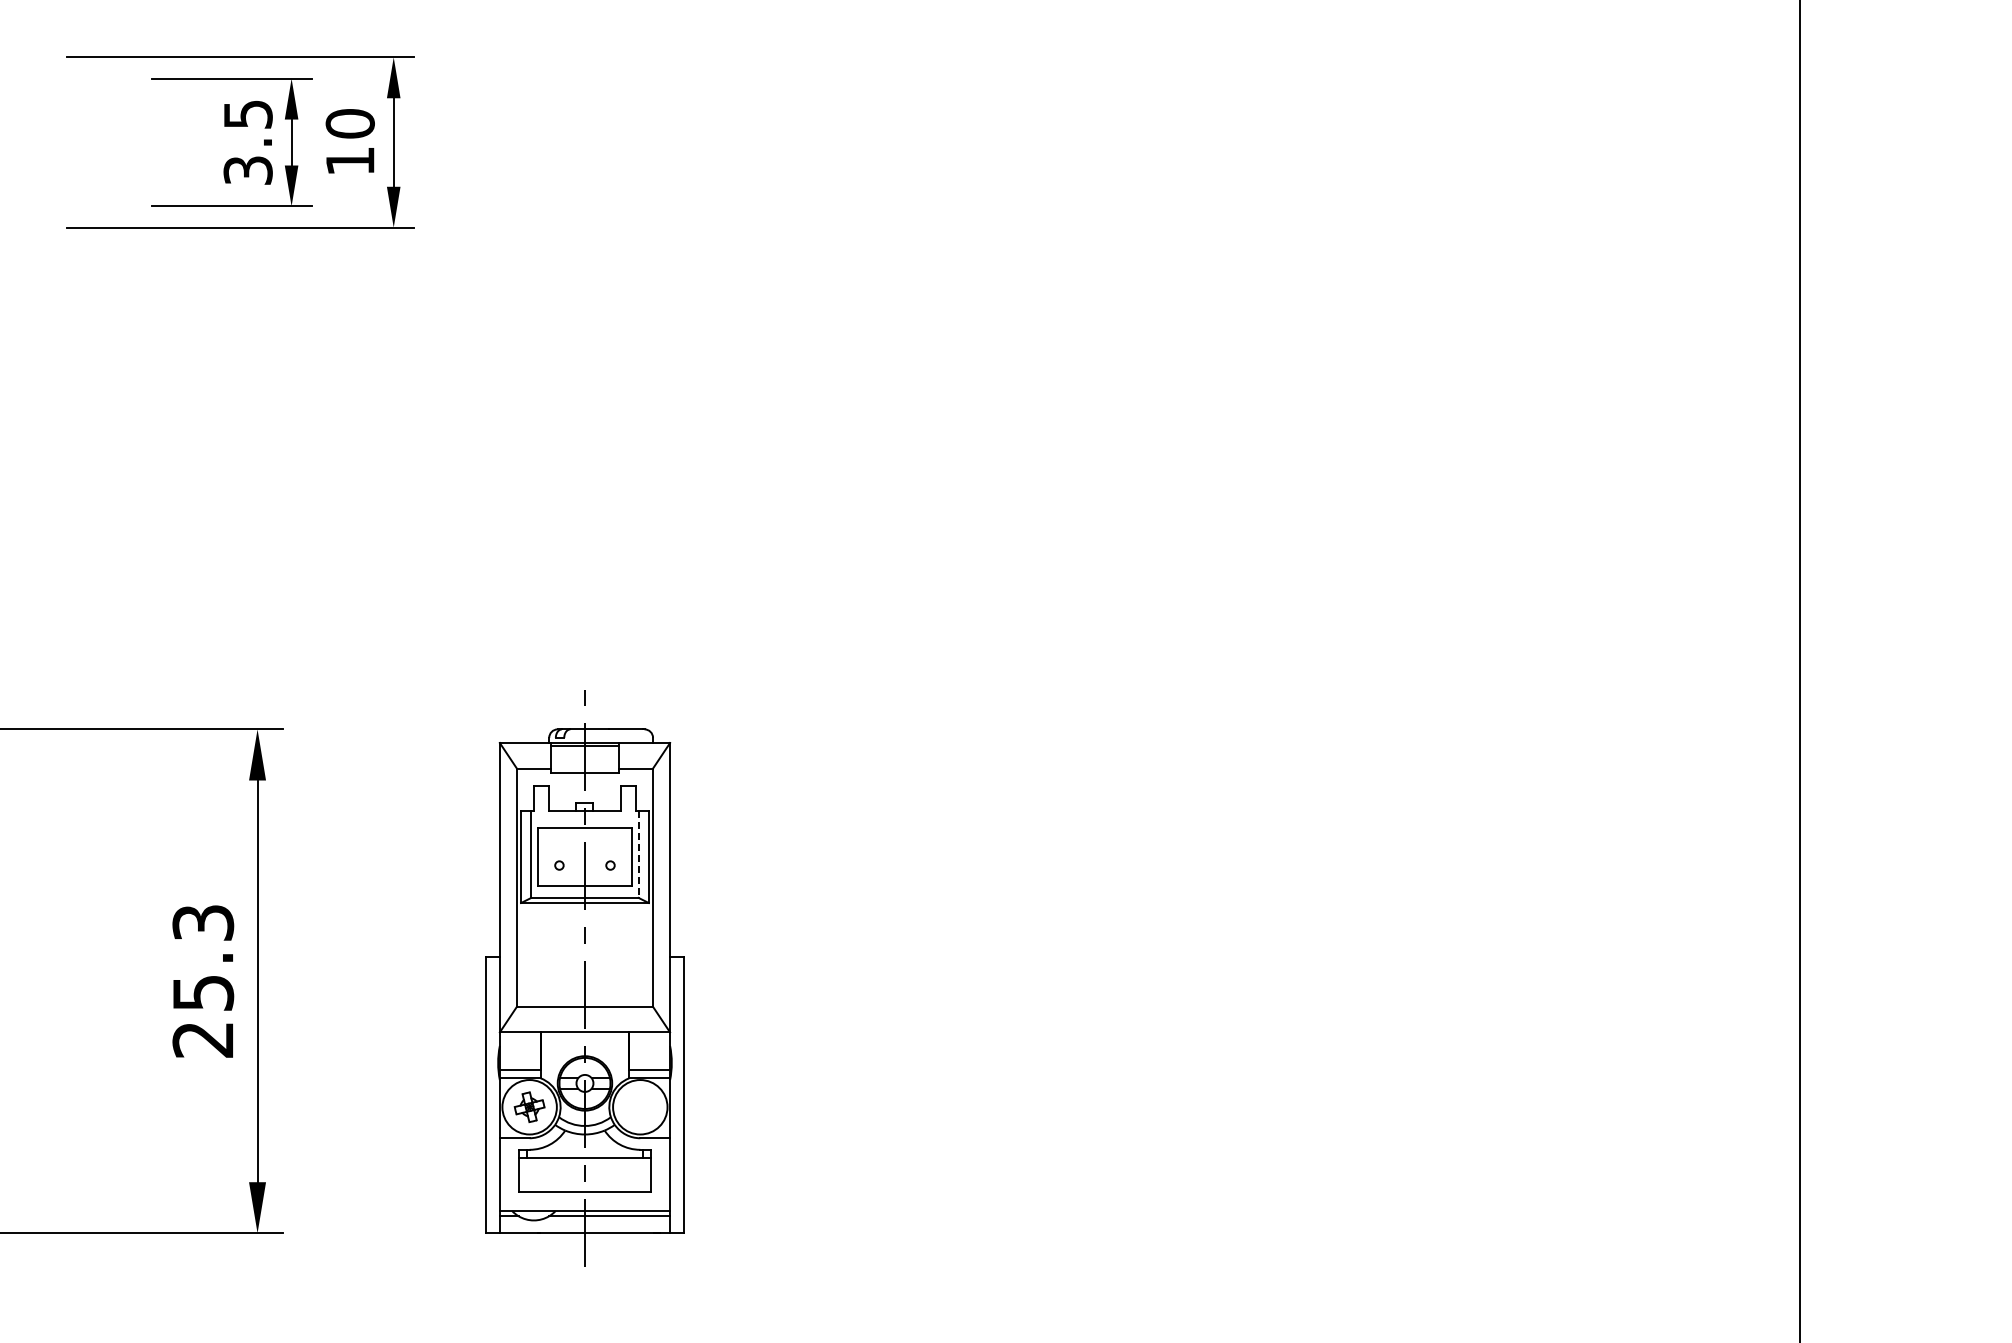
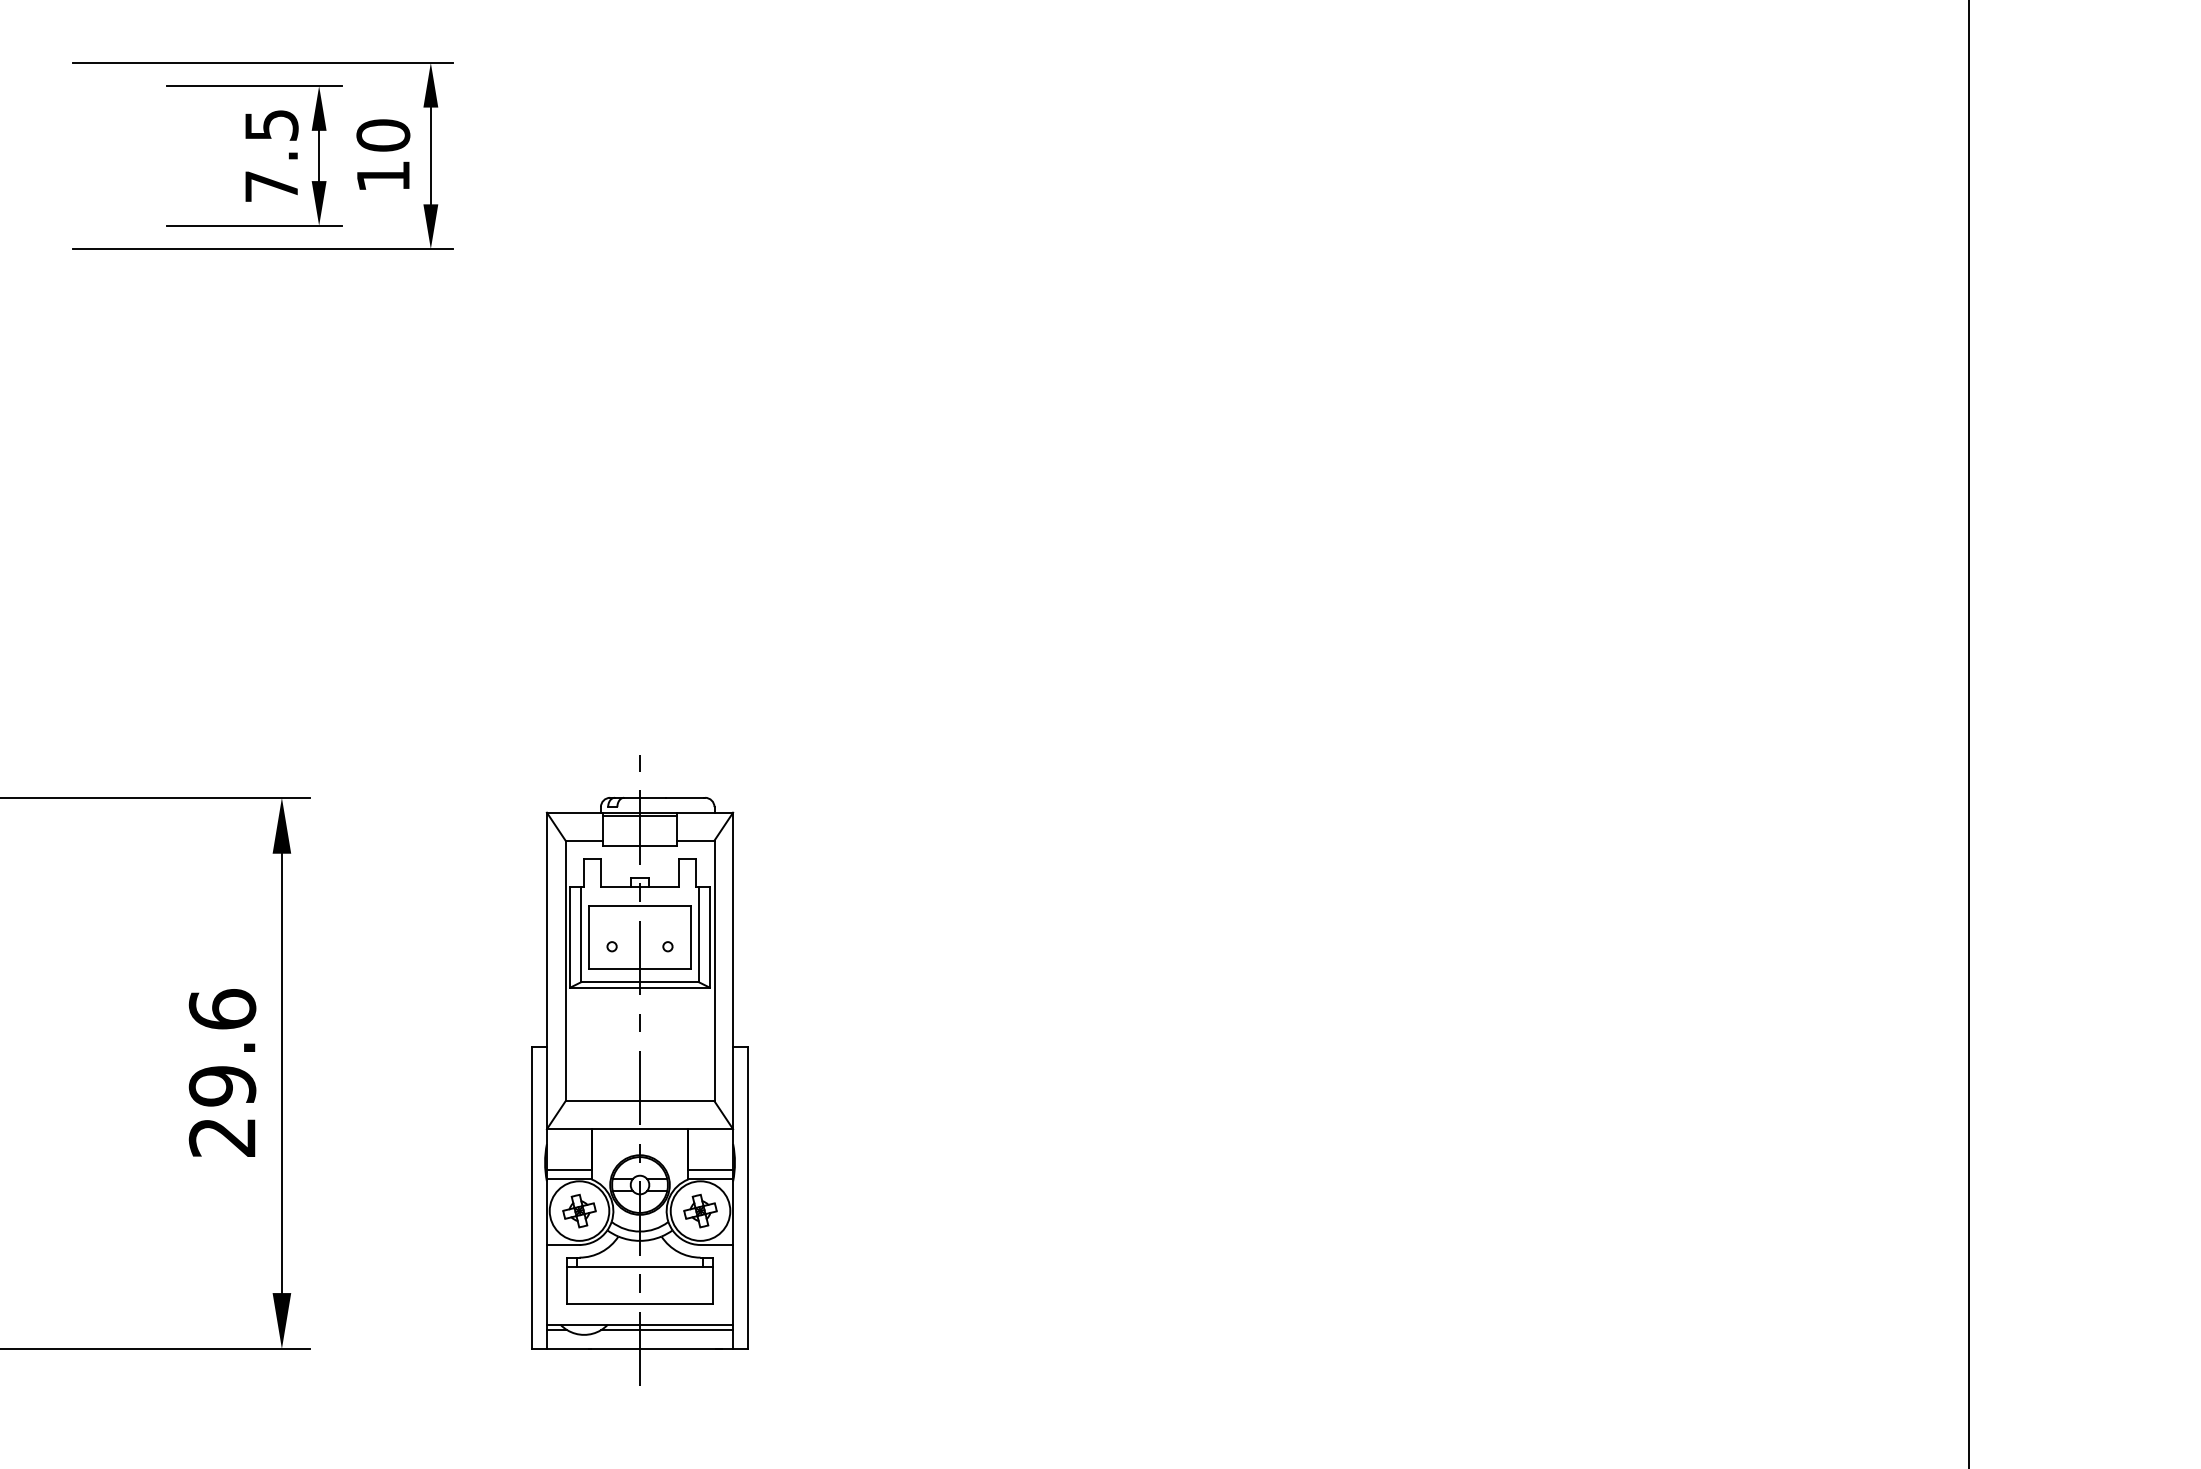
text: (247, 170) -> (270, 186), 3.5 -> 7.5
line: (638, 855) -> (698, 935), dashed -> solid
text: (203, 957) -> (222, 1047), 25.3 -> 29.6
part: (640, 1107) -> (700, 1211), added

